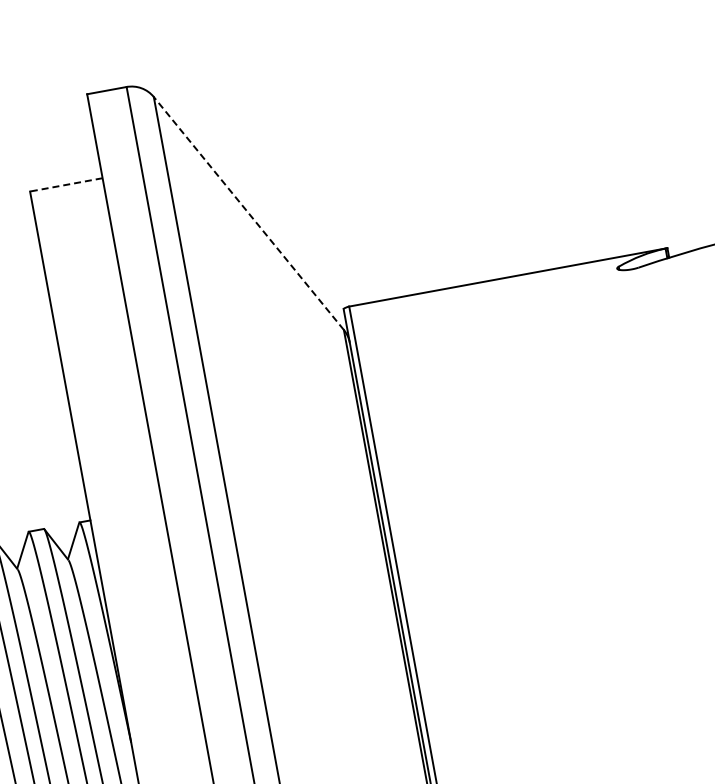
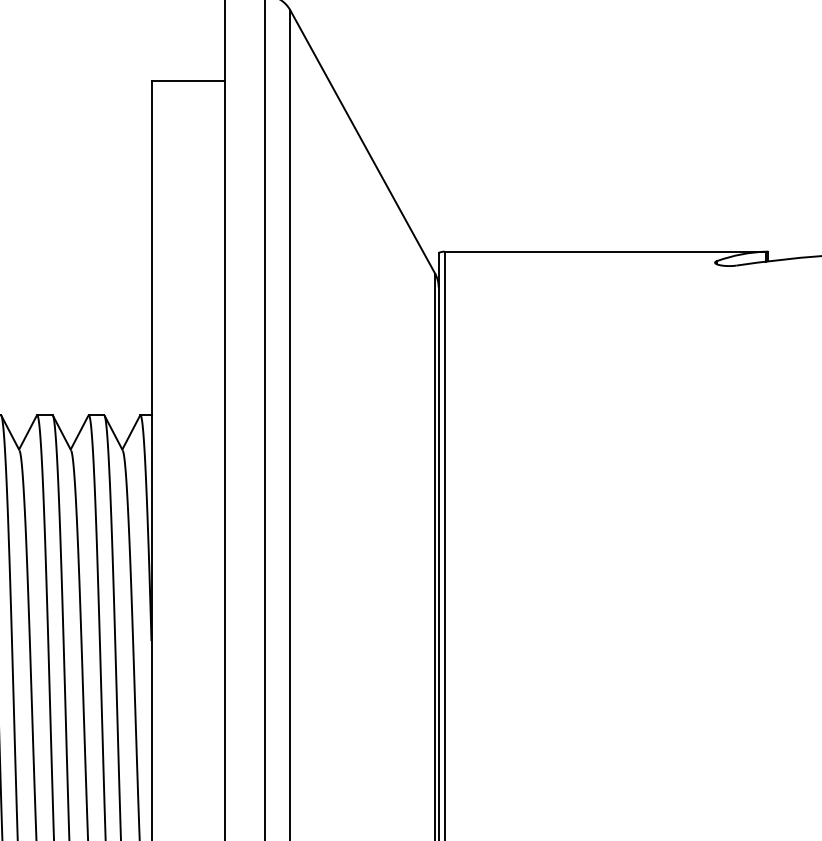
line: (66, 184) -> (188, 80), dashed -> solid
line: (248, 213) -> (362, 141), dashed -> solid

